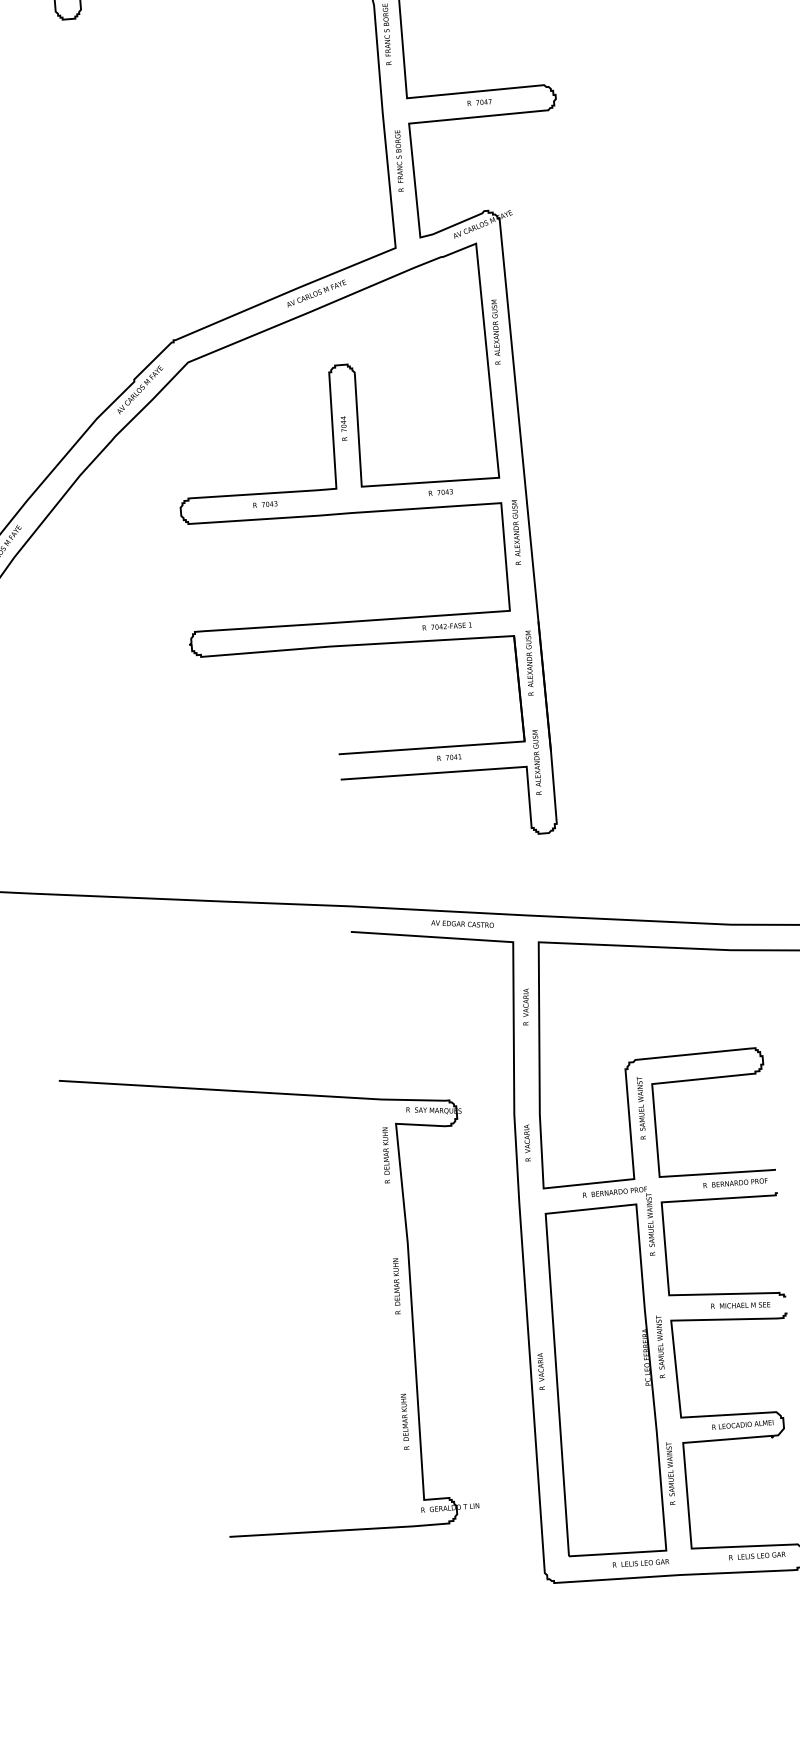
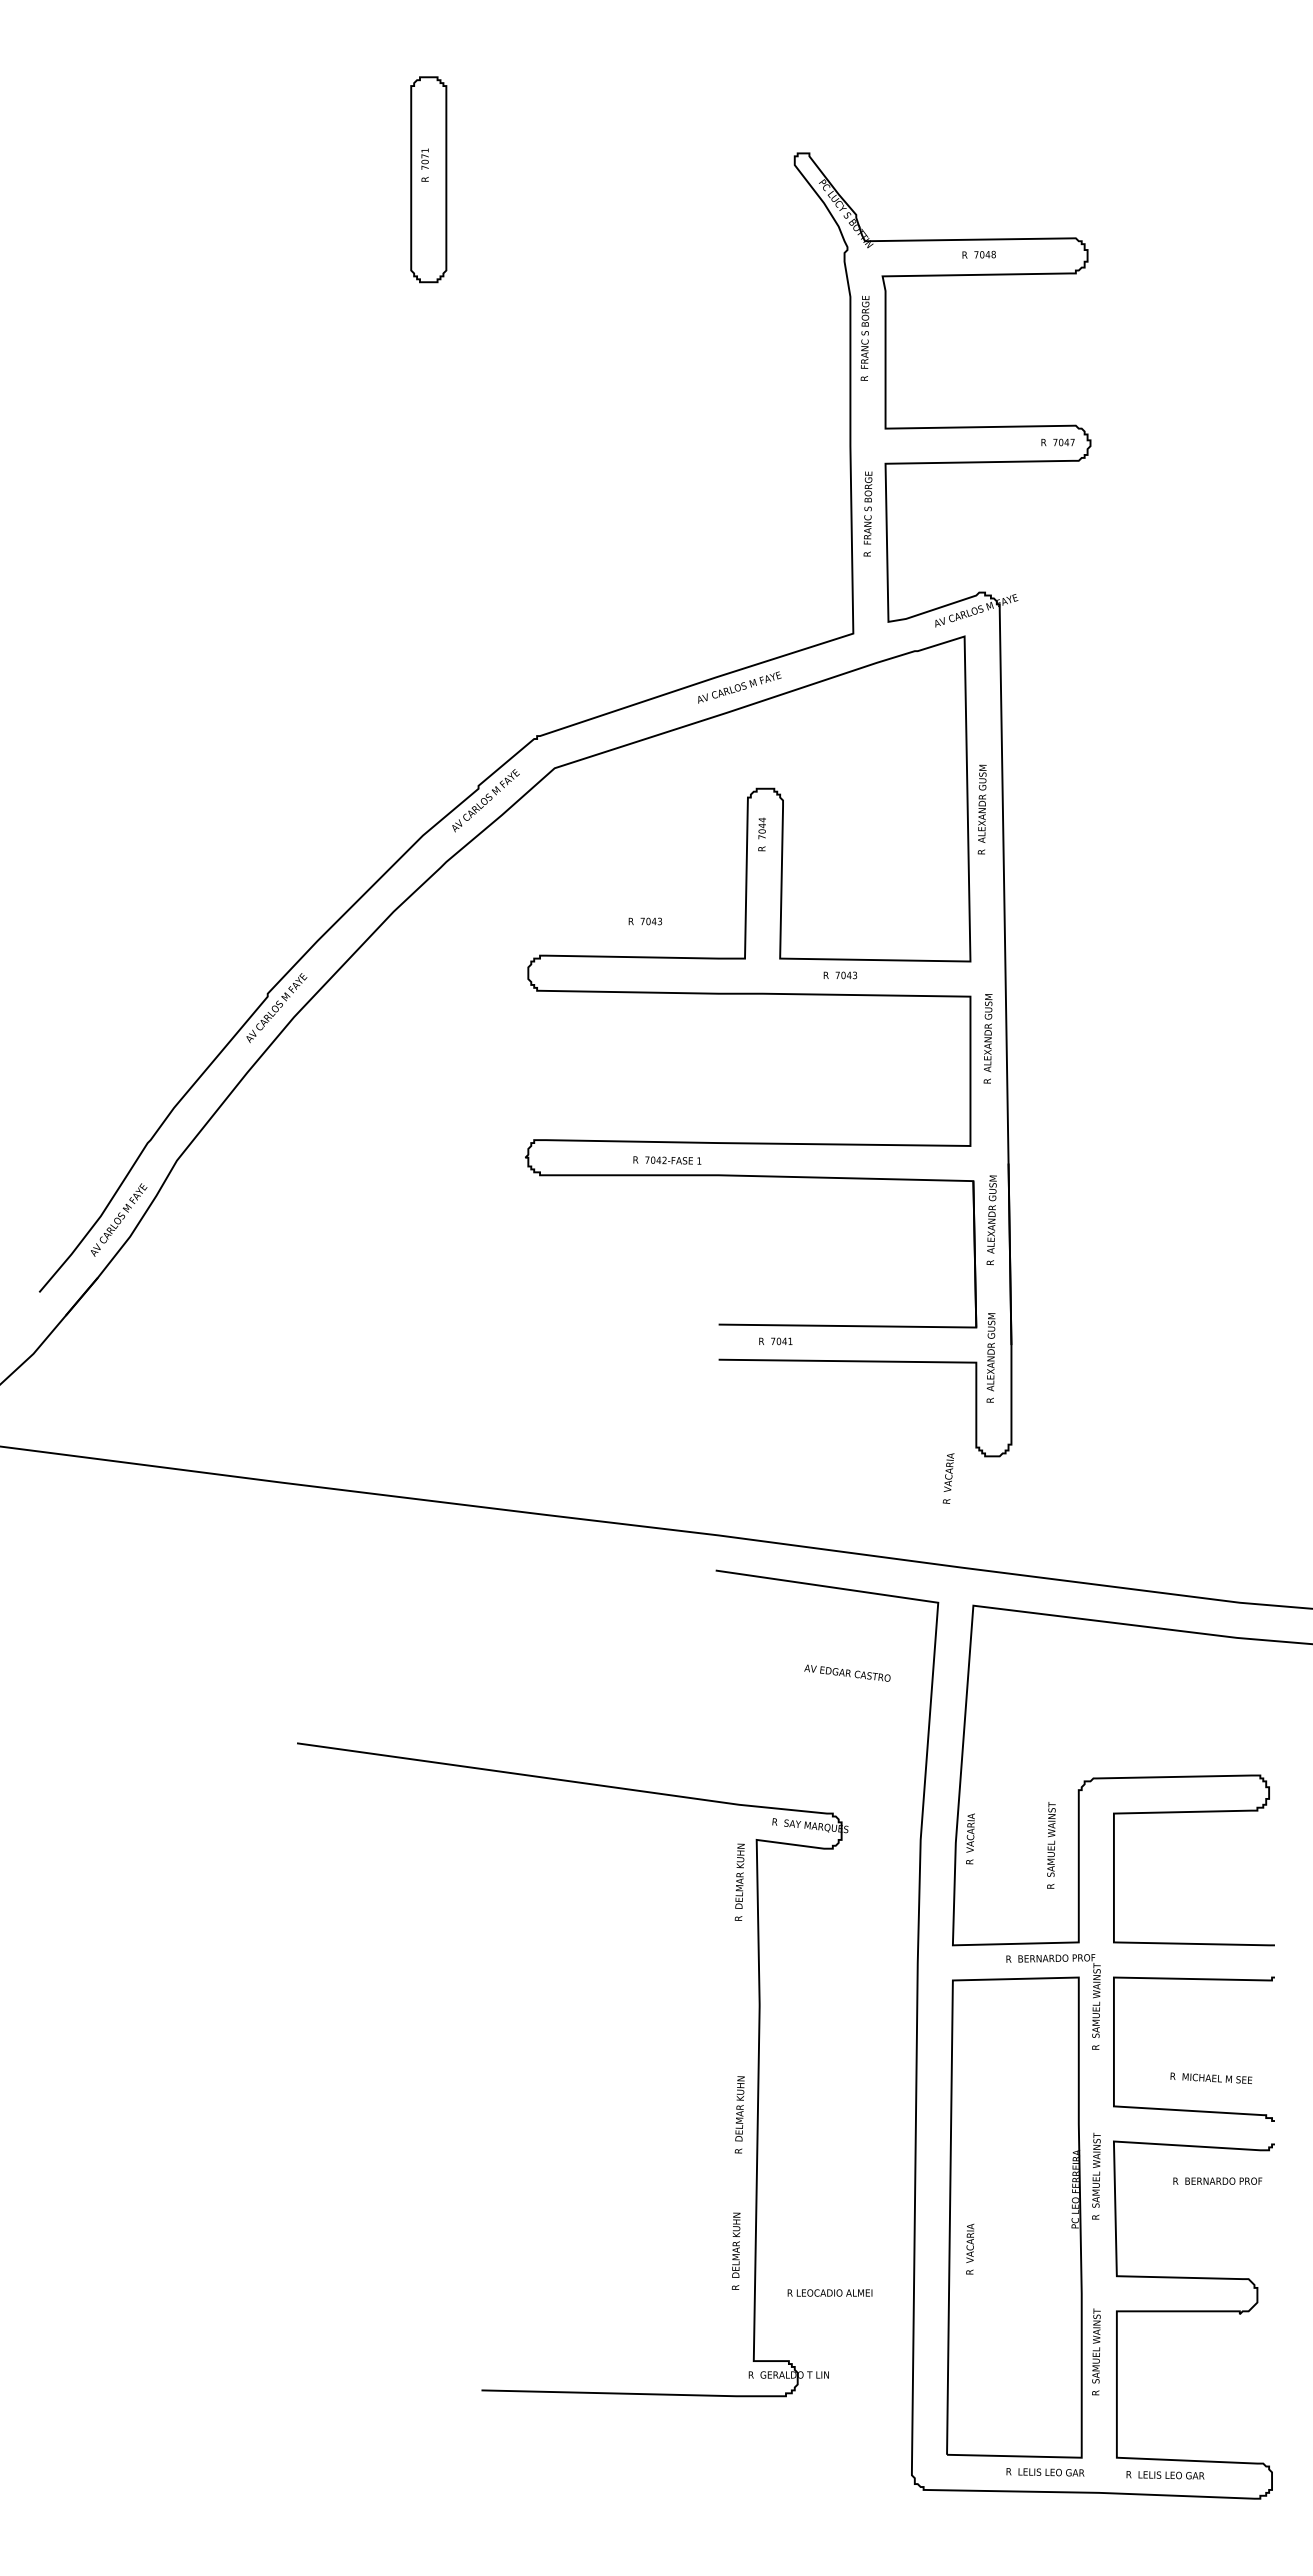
text: (479, 102) -> (1057, 442), moved
text: (495, 332) -> (981, 809), moved
text: (343, 428) -> (761, 834), moved
text: (440, 492) -> (839, 975), moved
text: (264, 504) -> (644, 921), moved
text: (447, 626) -> (667, 1160), moved
text: (449, 757) -> (775, 1341), moved
text: (462, 923) -> (847, 1672), moved
text: (525, 1007) -> (948, 1478), moved
text: (641, 1108) -> (1051, 1845), moved
text: (527, 1142) -> (970, 1838), moved
text: (735, 1182) -> (1217, 2180), moved
text: (396, 1286) -> (739, 2114), moved
text: (740, 1304) -> (1211, 2077), moved
text: (541, 1371) -> (970, 2248), moved
text: (742, 1424) -> (829, 2292), moved
text: (757, 1556) -> (1165, 2475), moved

